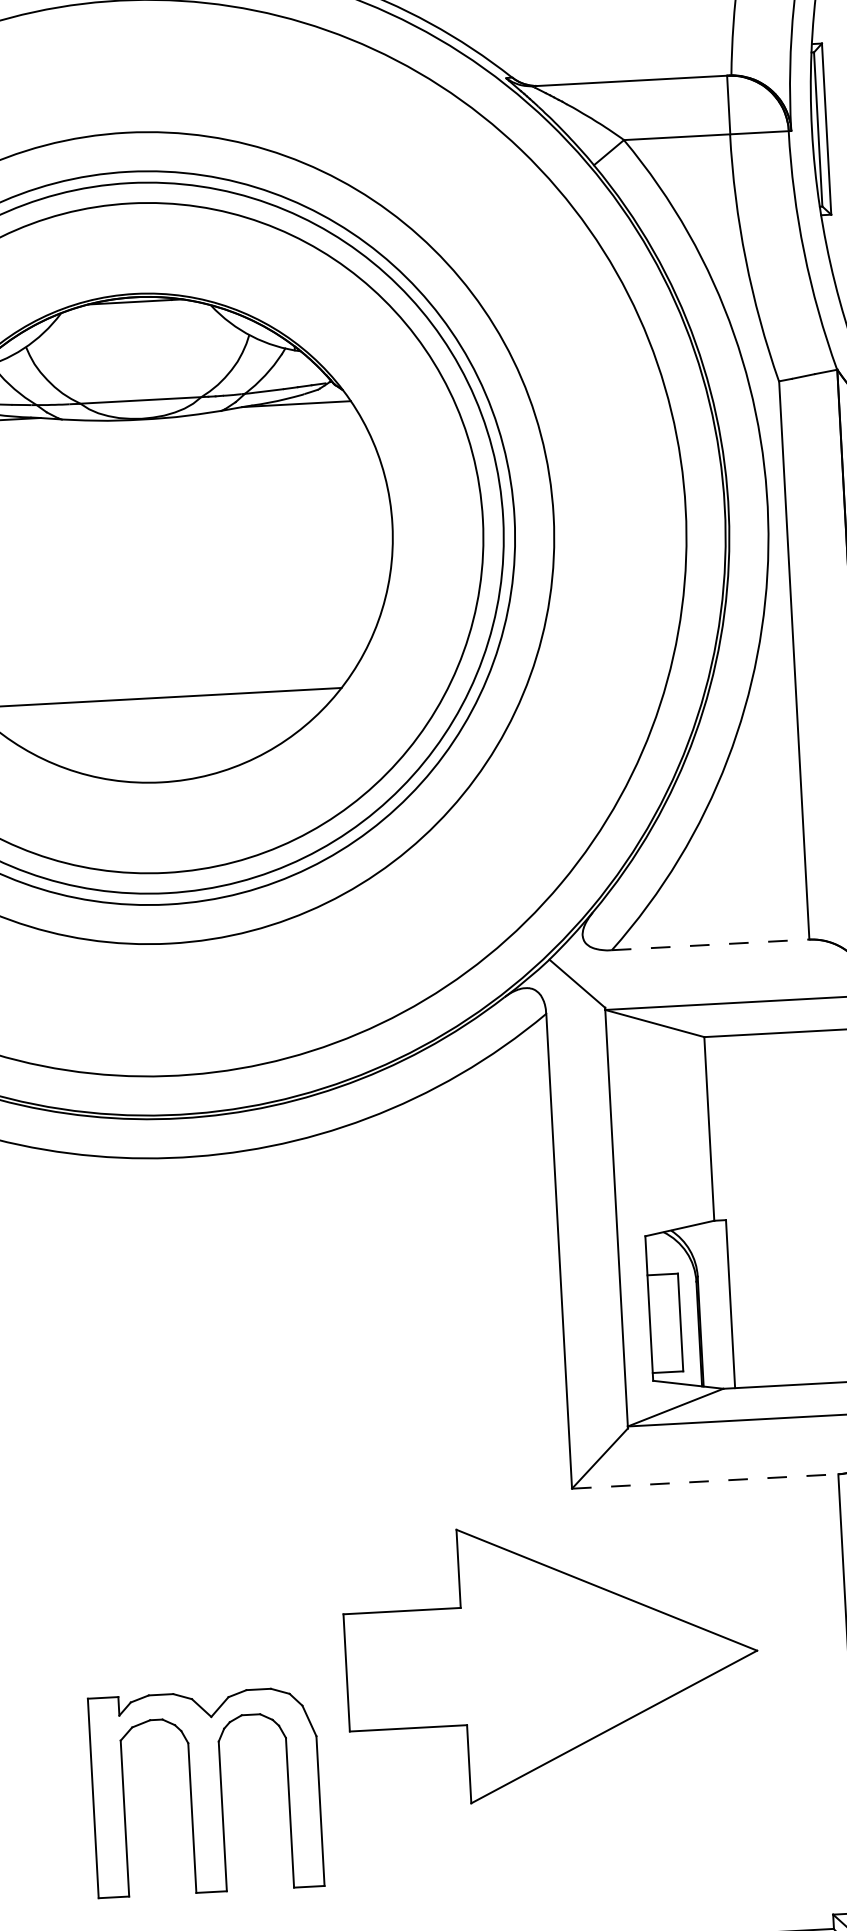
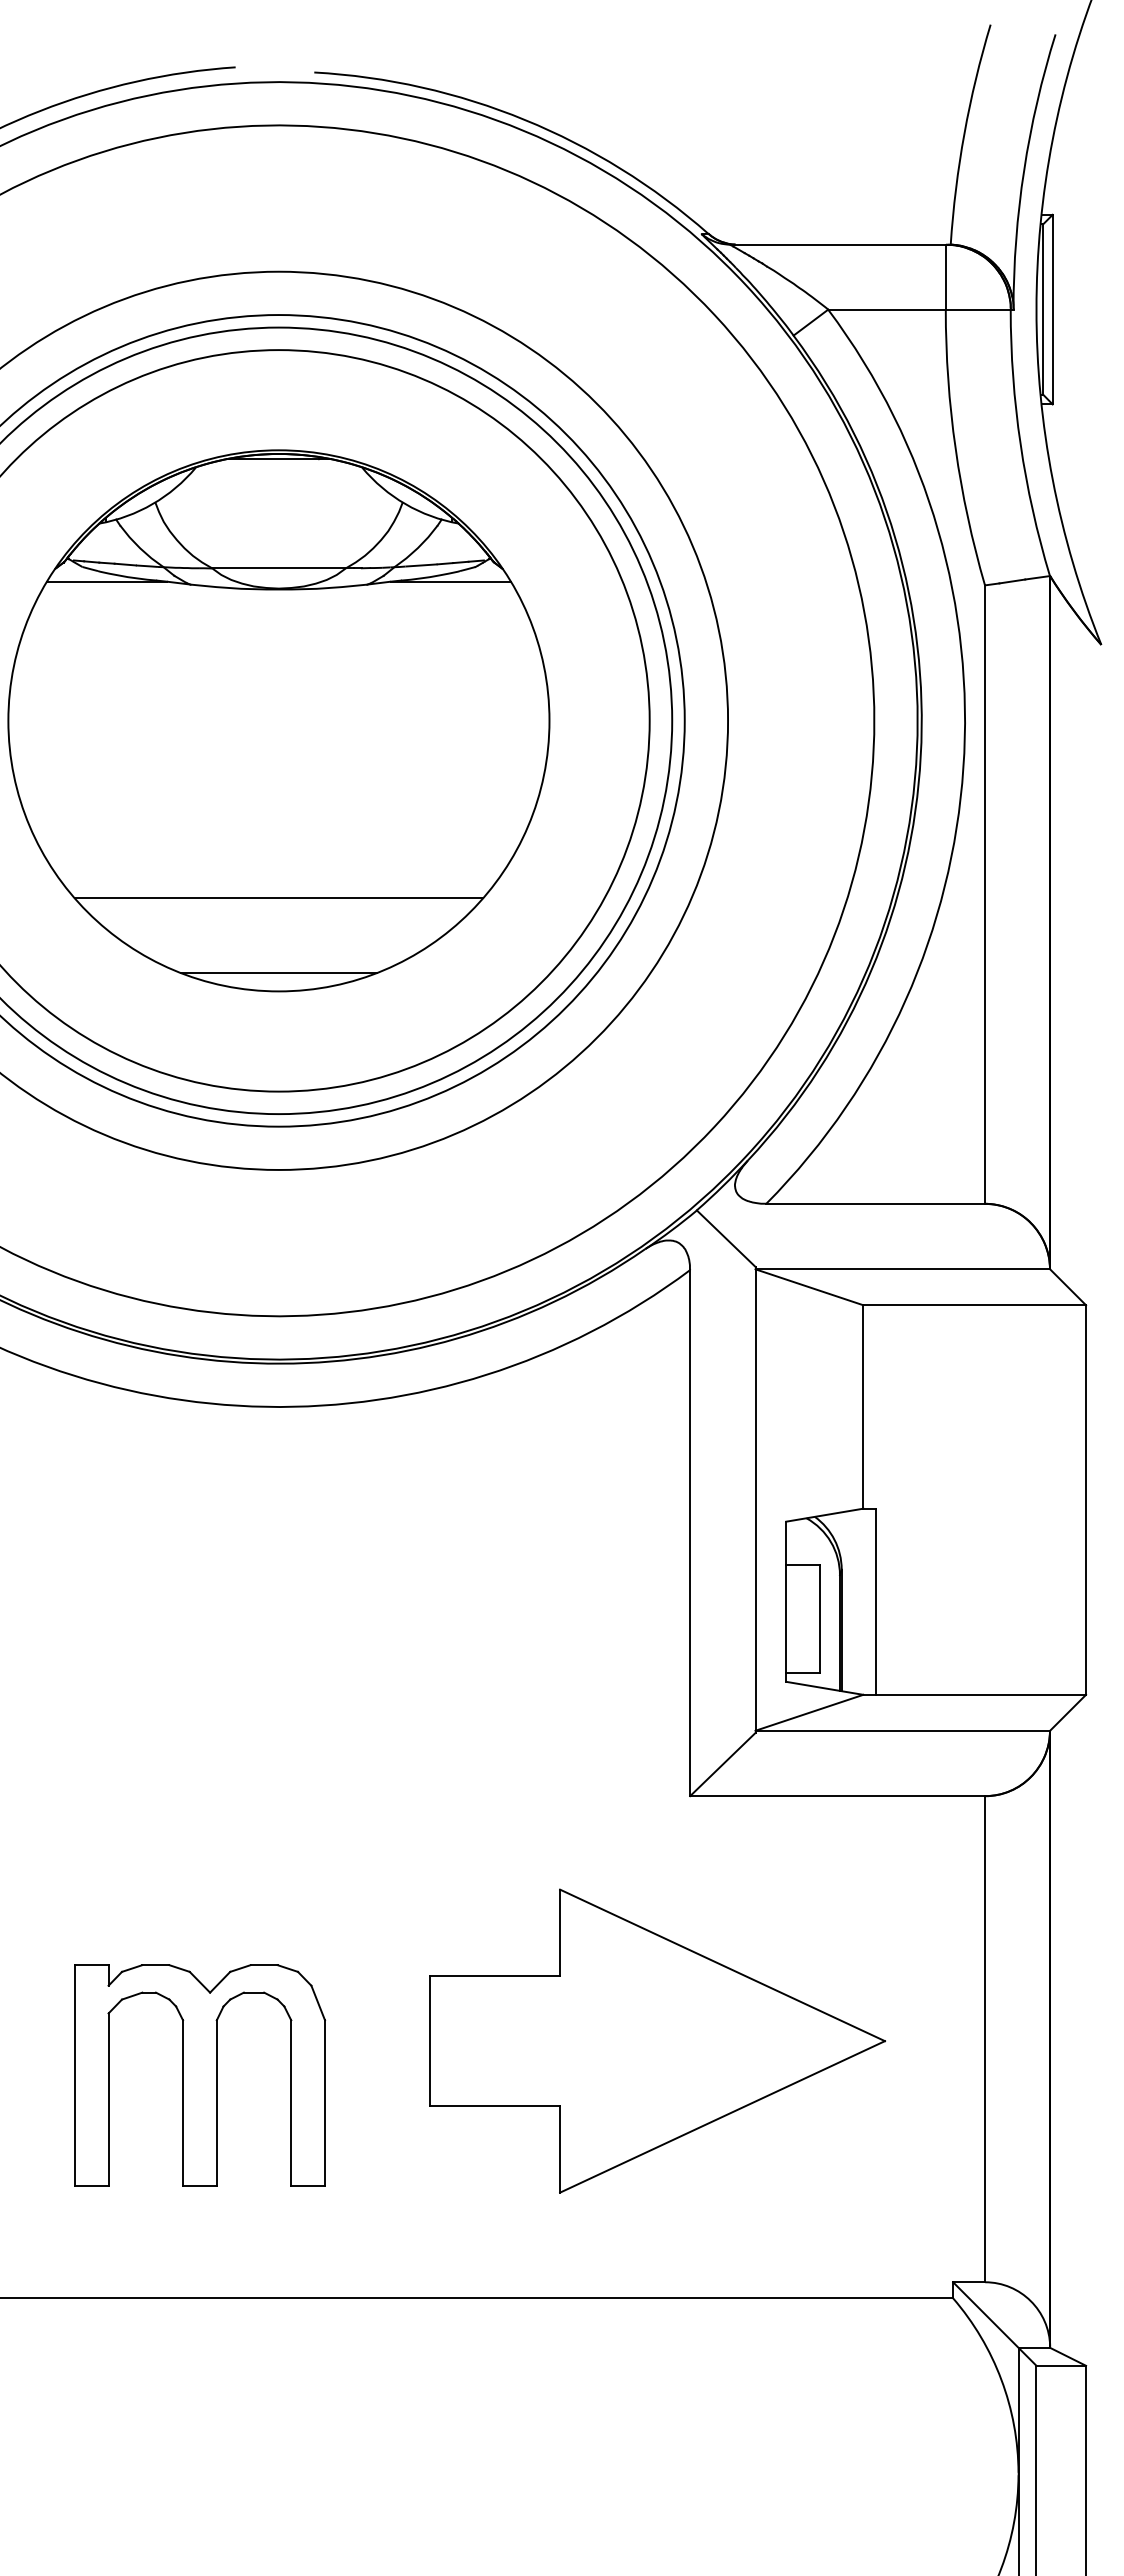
line: (160, 765) -> (278, 972), added
line: (711, 944) -> (876, 1203), dashed -> solid
line: (705, 1481) -> (837, 1796), dashed -> solid
part: (551, 1661) -> (657, 2040), moved
part: (206, 1792) -> (200, 2075), moved

